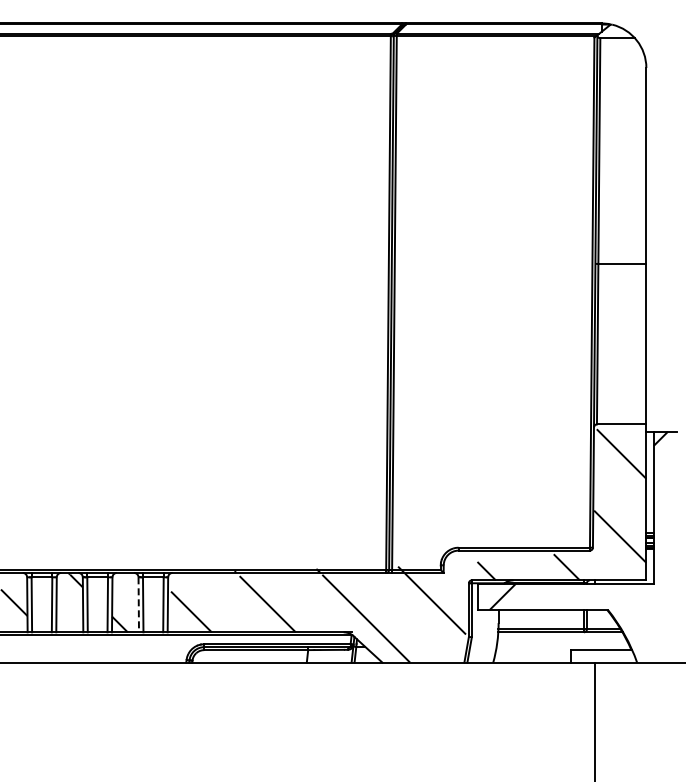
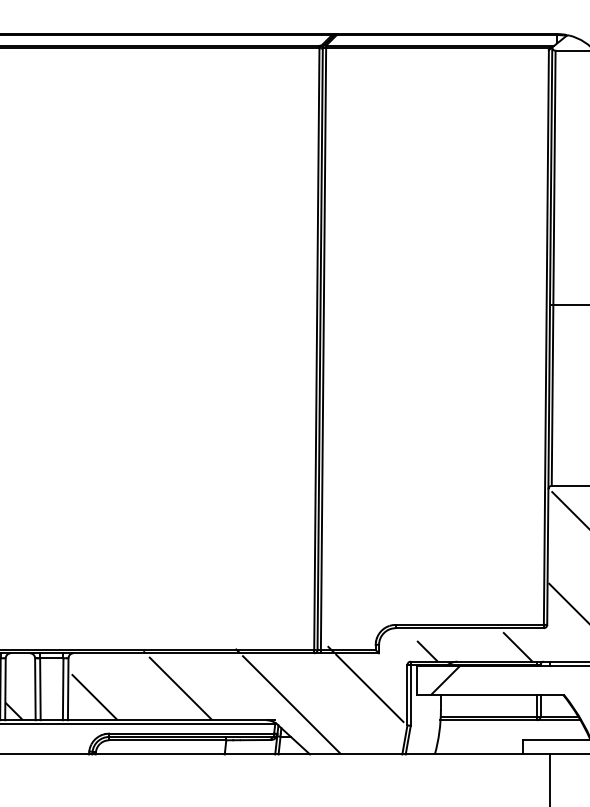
line: (138, 605) -> (35, 690), dashed -> solid

